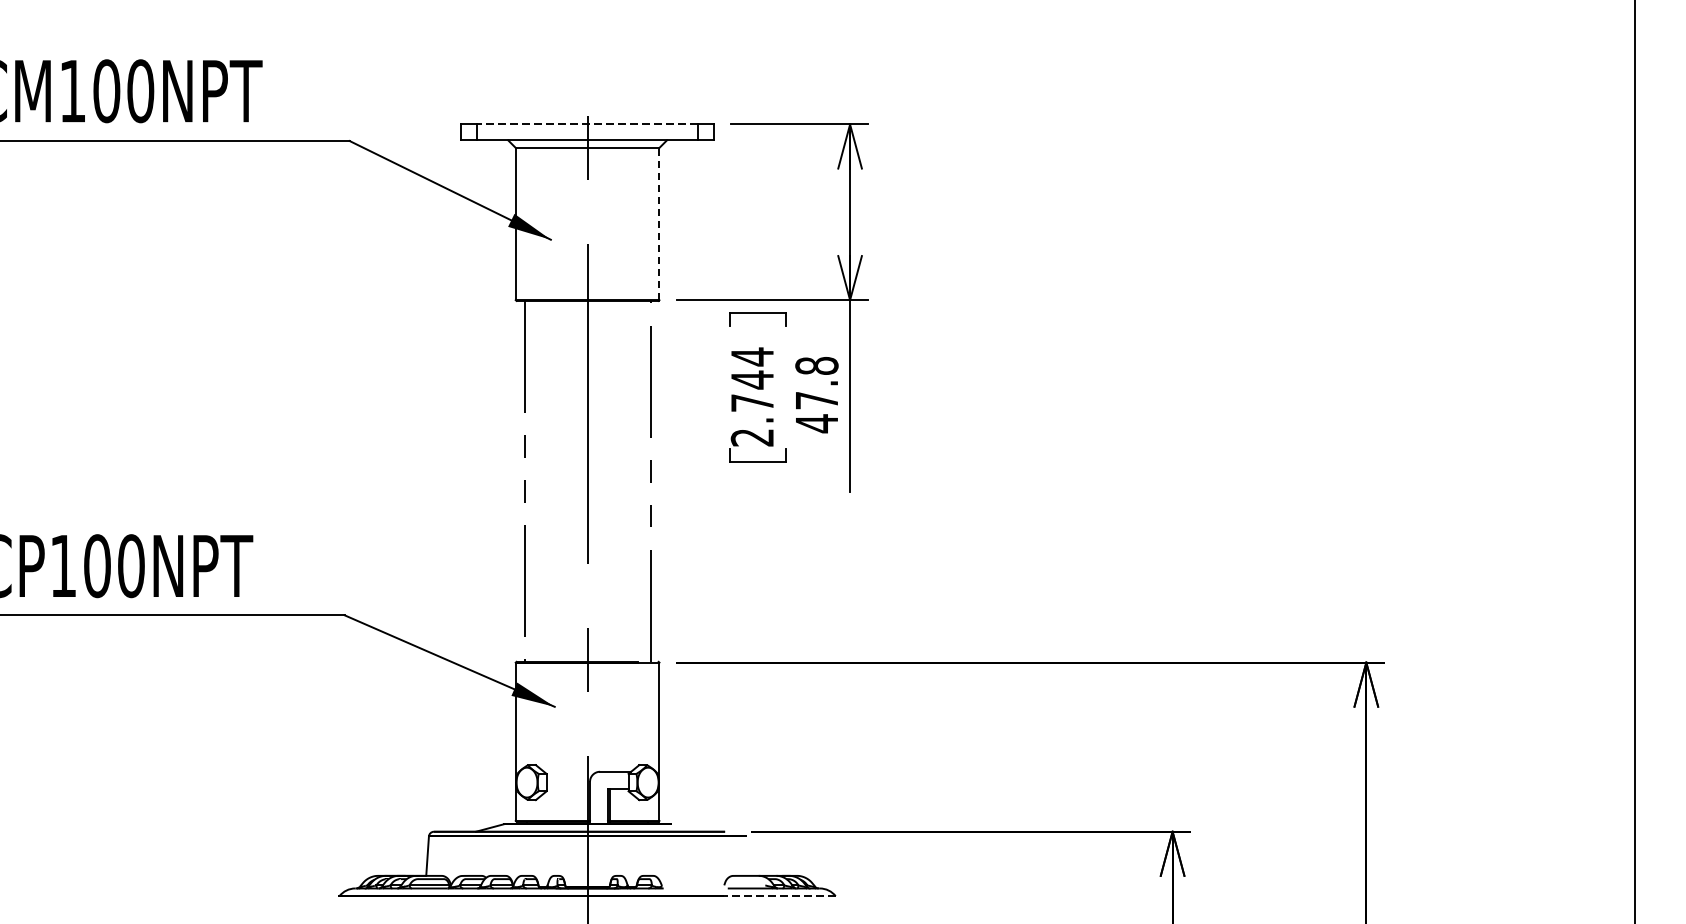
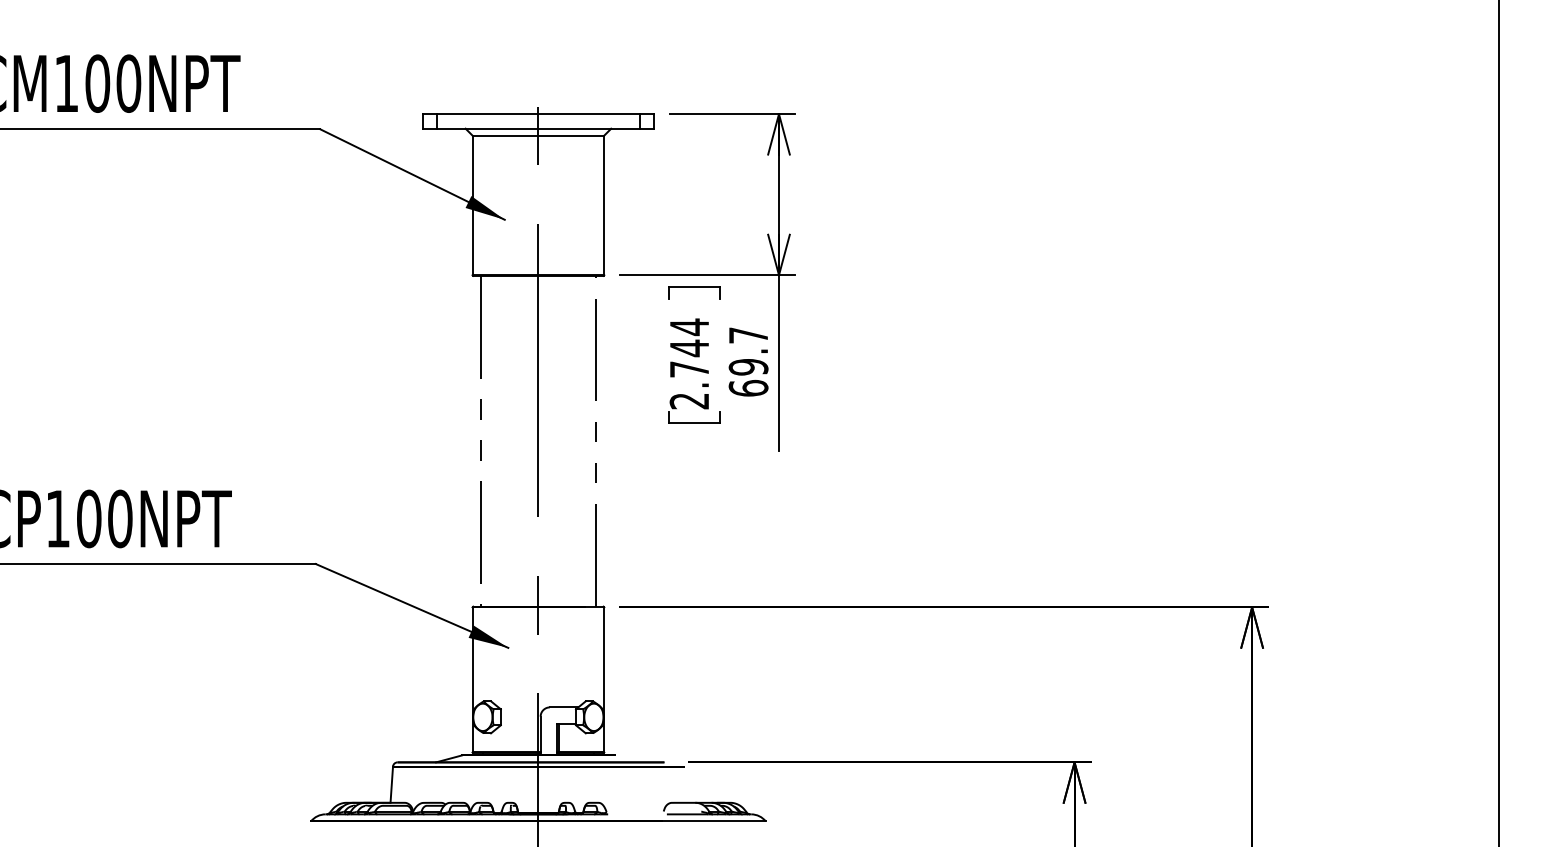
line: (586, 124) -> (537, 114), dashed -> solid
line: (659, 224) -> (604, 205), dashed -> solid
text: (816, 395) -> (748, 362), 47.8 -> 69.7
line: (779, 896) -> (714, 821), dashed -> solid

